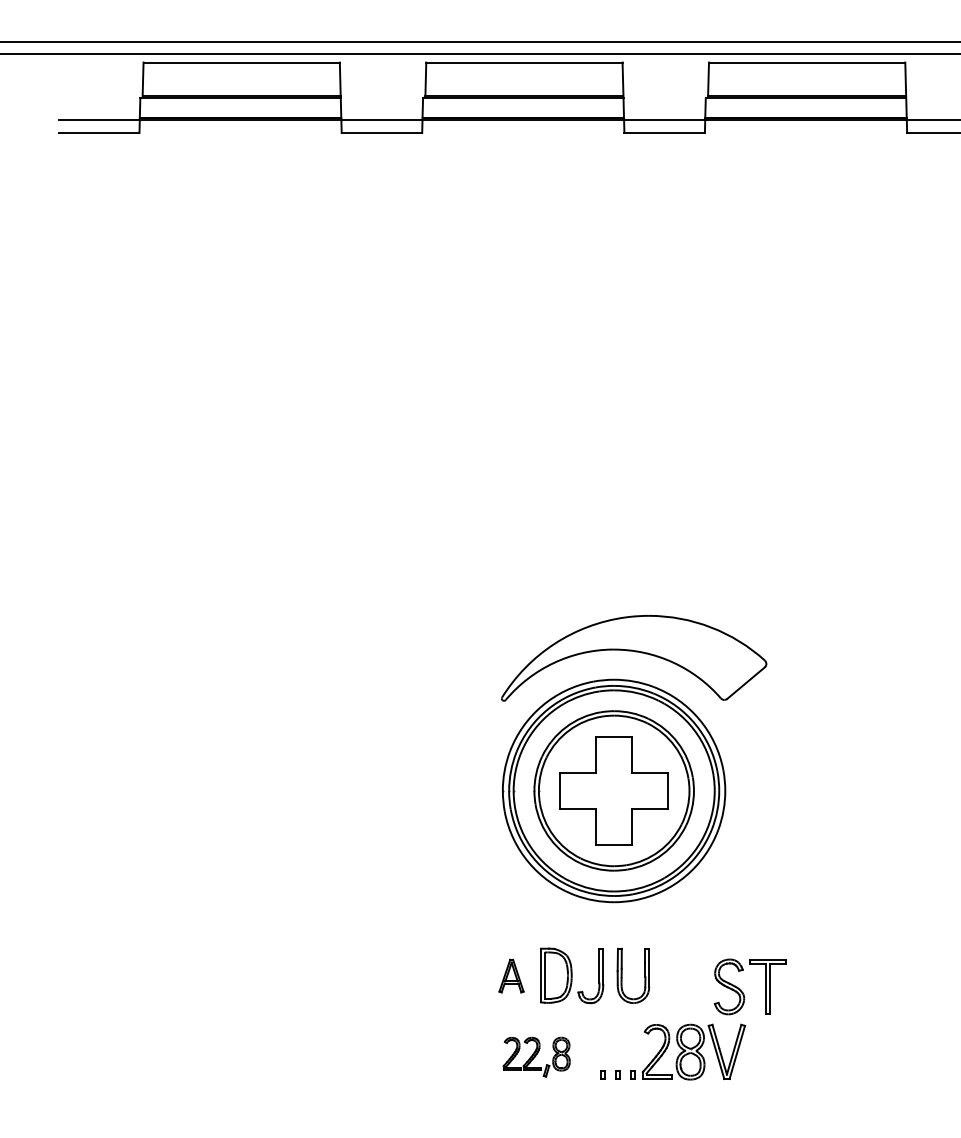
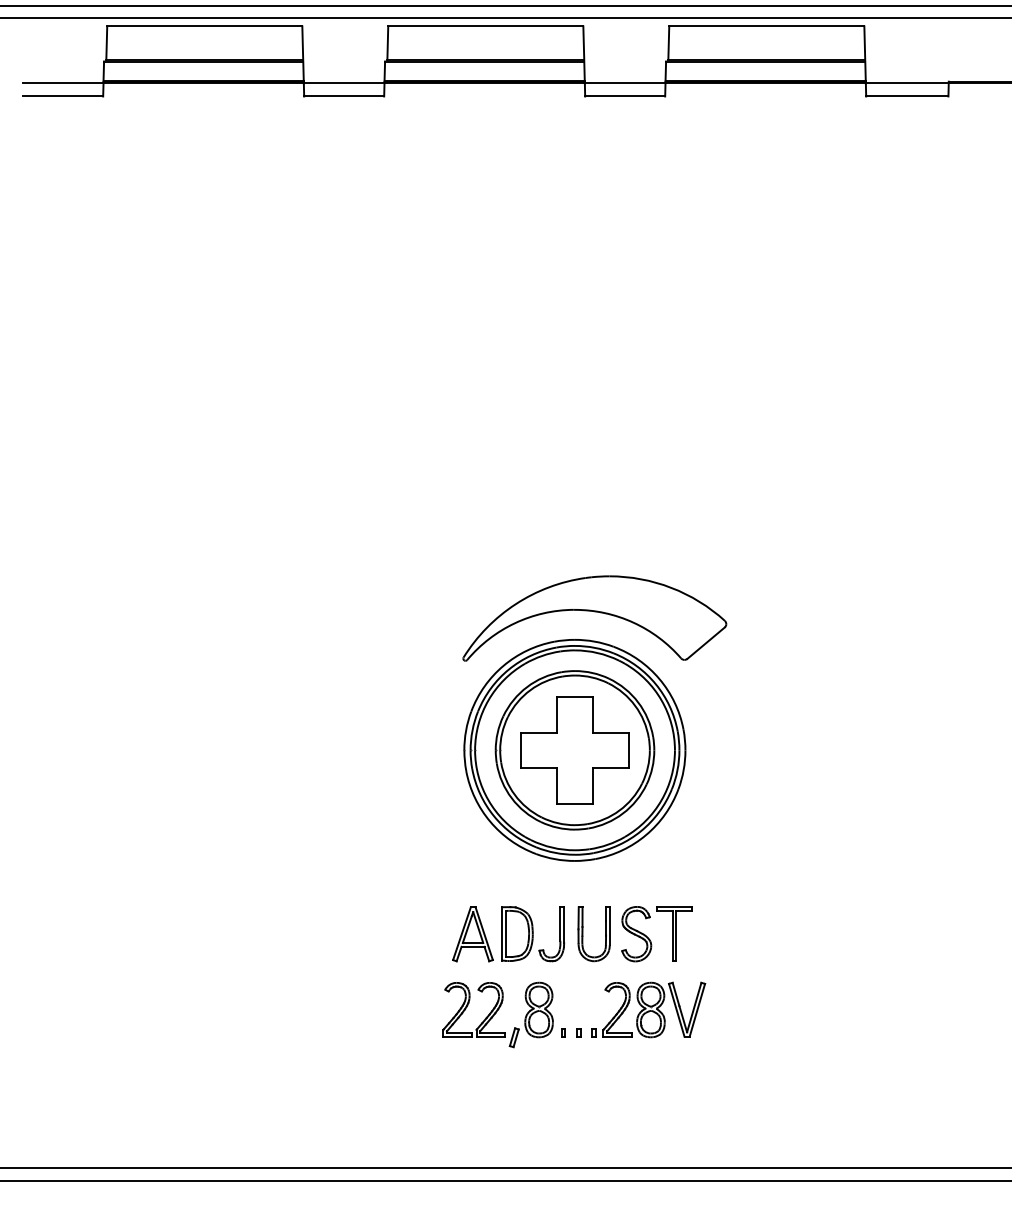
part: (511, 976) -> (472, 934), size x1.67
part: (743, 992) -> (650, 939), moved
part: (536, 1056) -> (497, 1014), size x1.67

